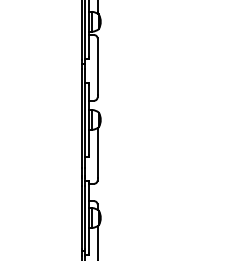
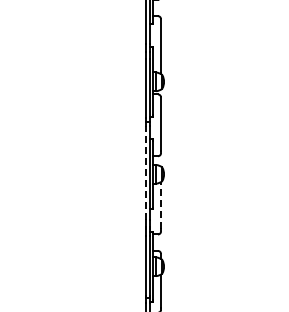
line: (81, 119) -> (145, 173), solid -> dashed
line: (98, 152) -> (161, 205), solid -> dashed

